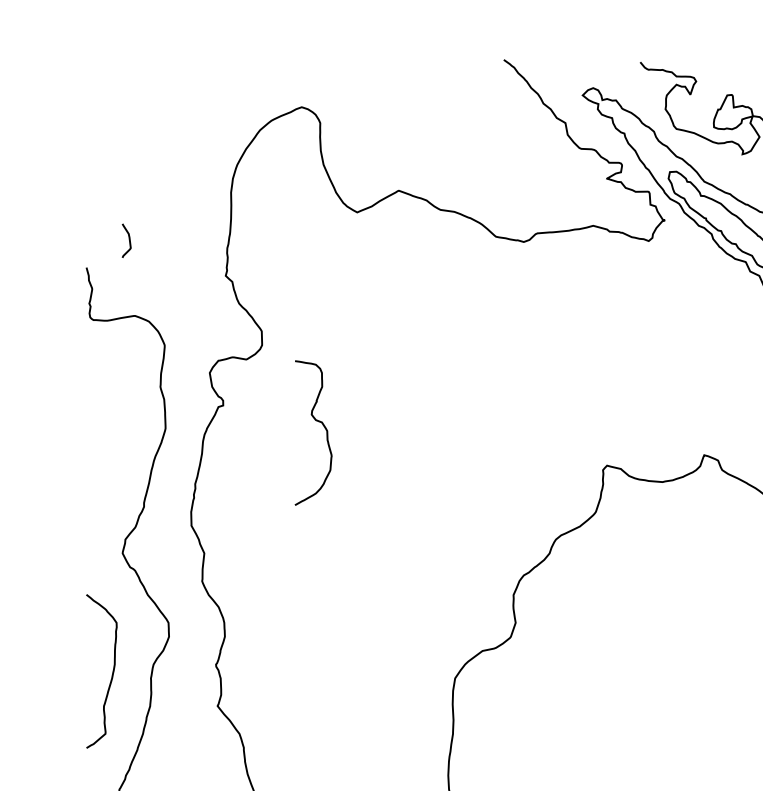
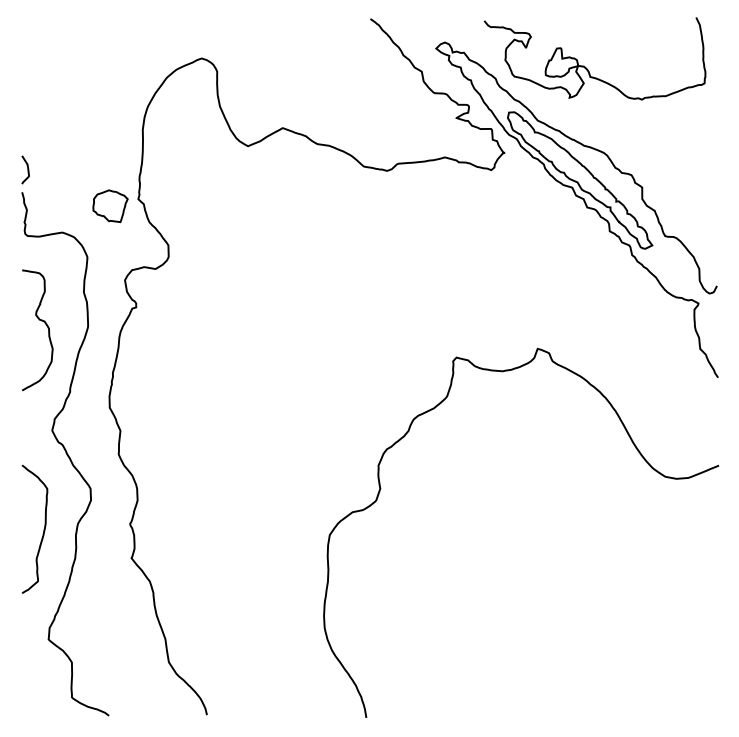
curve: (128, 240) -> (27, 169), moved
part: (192, 284) -> (110, 206), added
curve: (318, 422) -> (41, 321), moved

